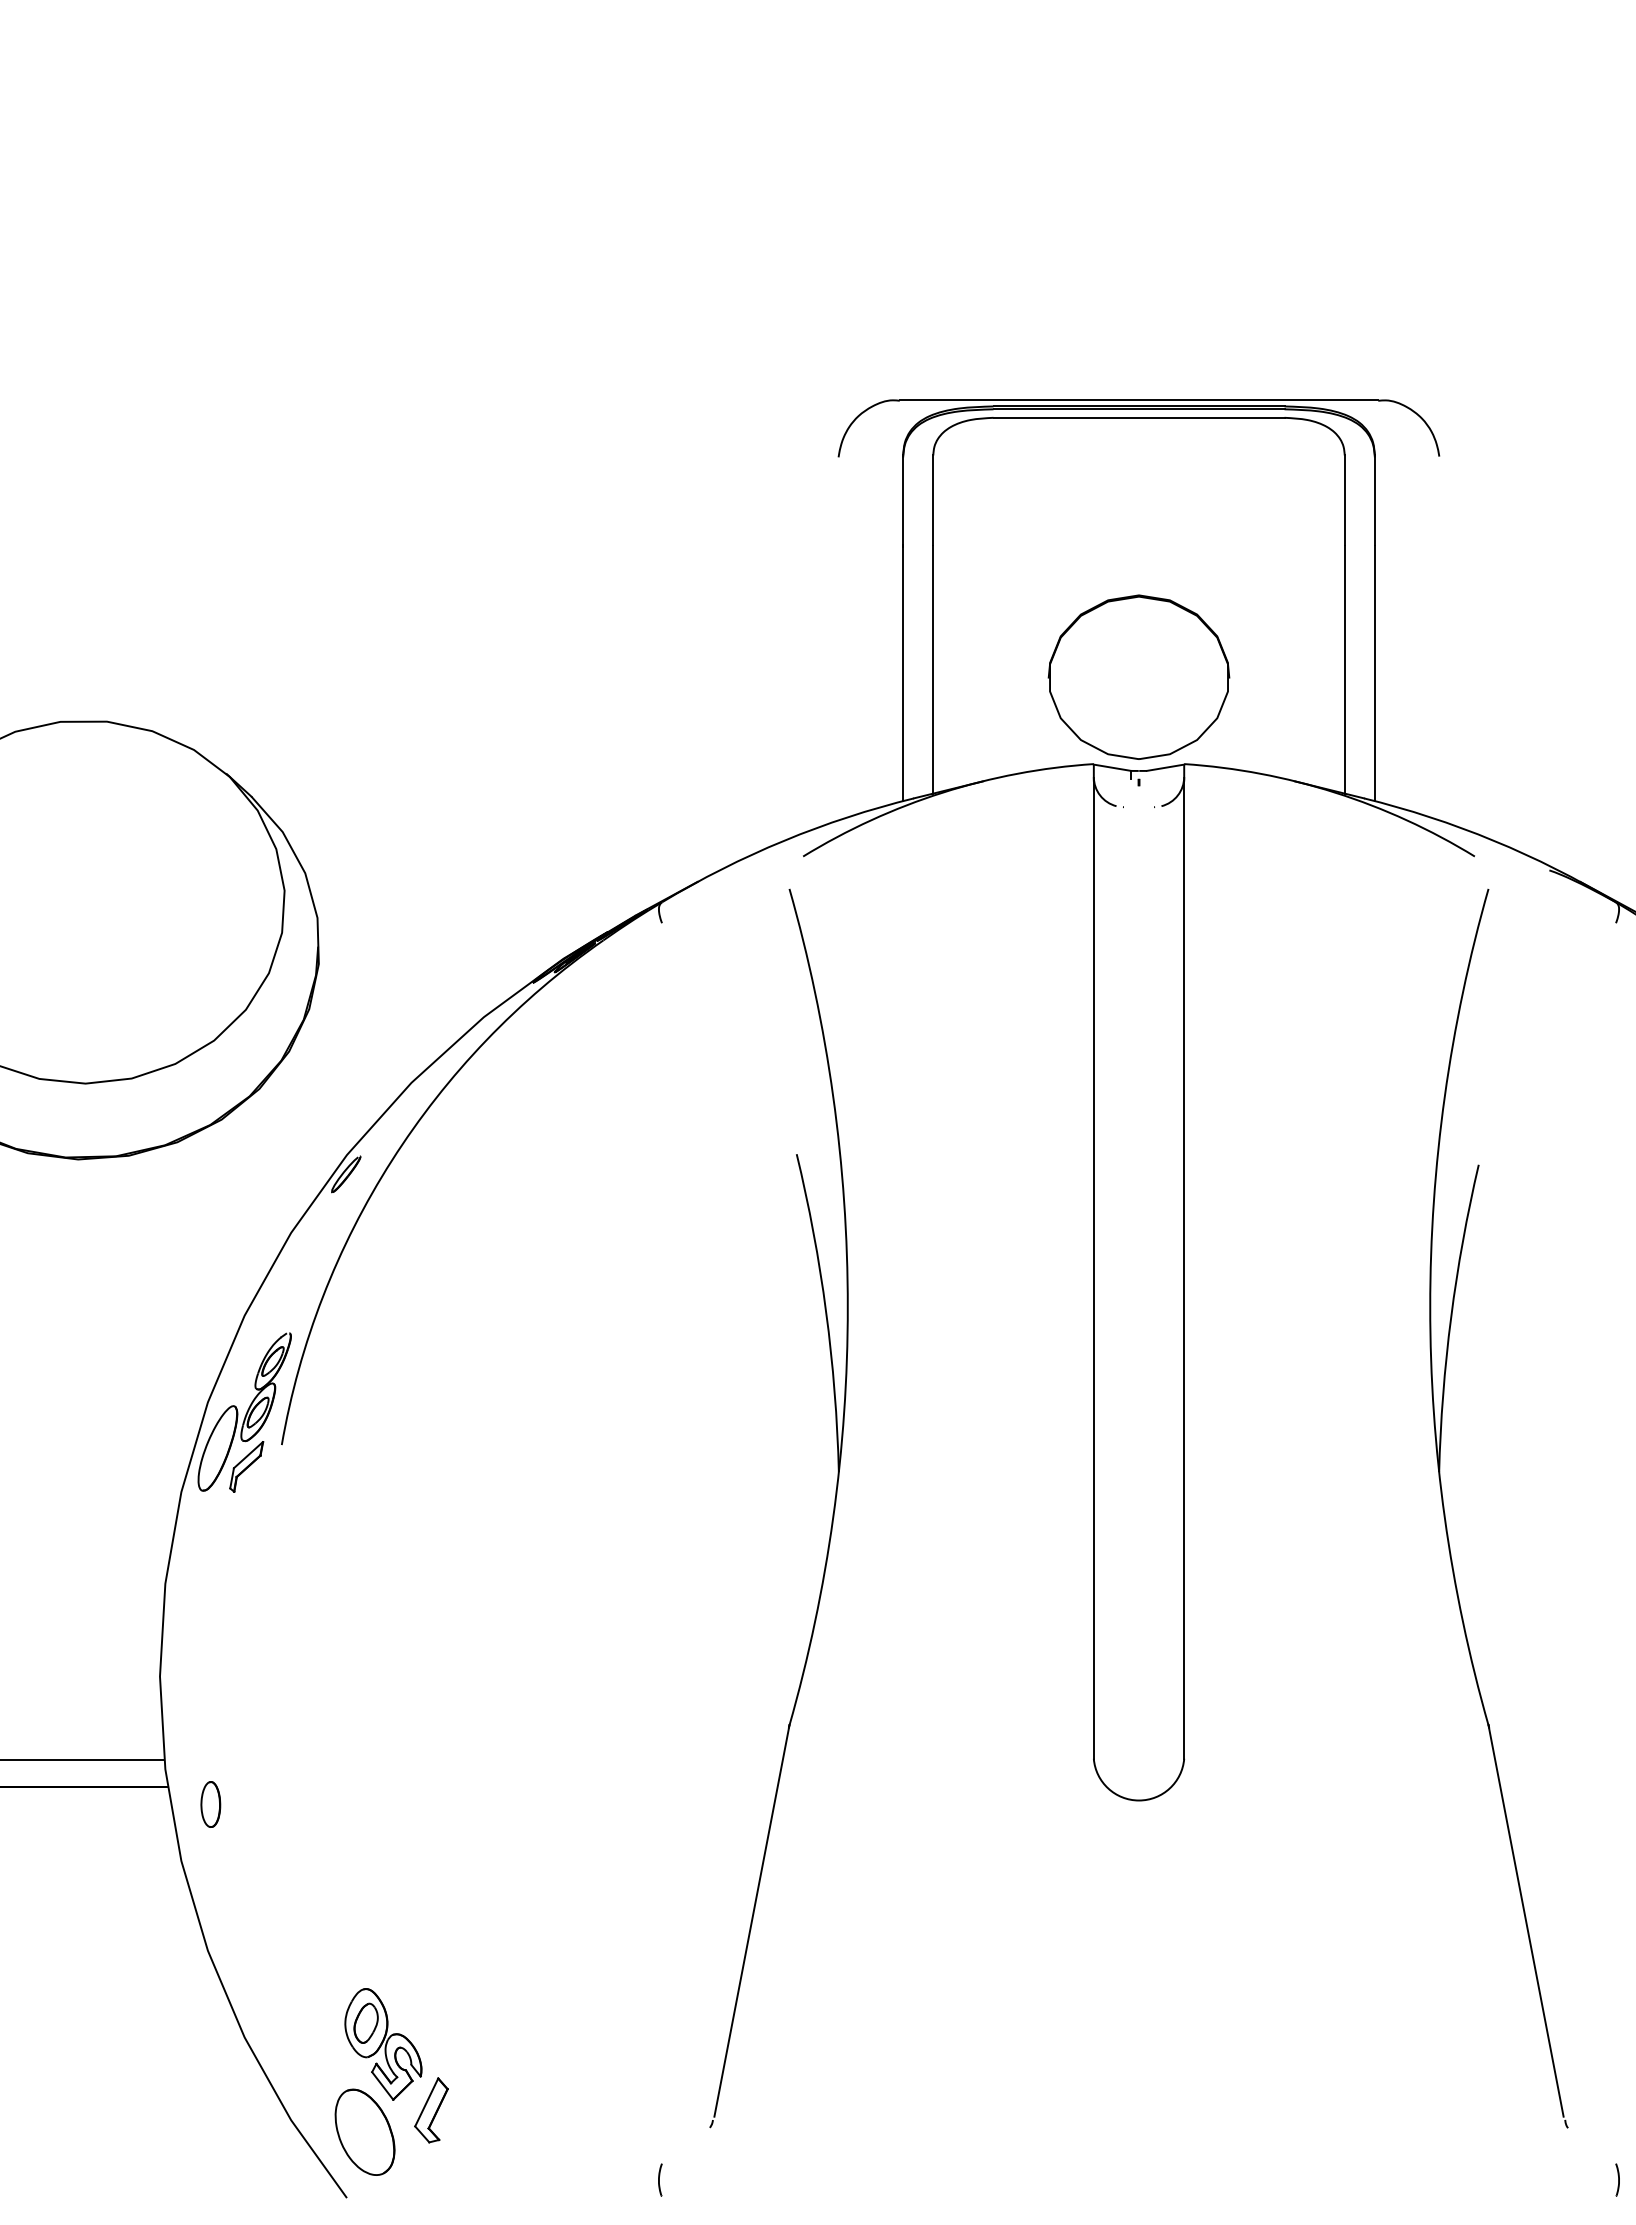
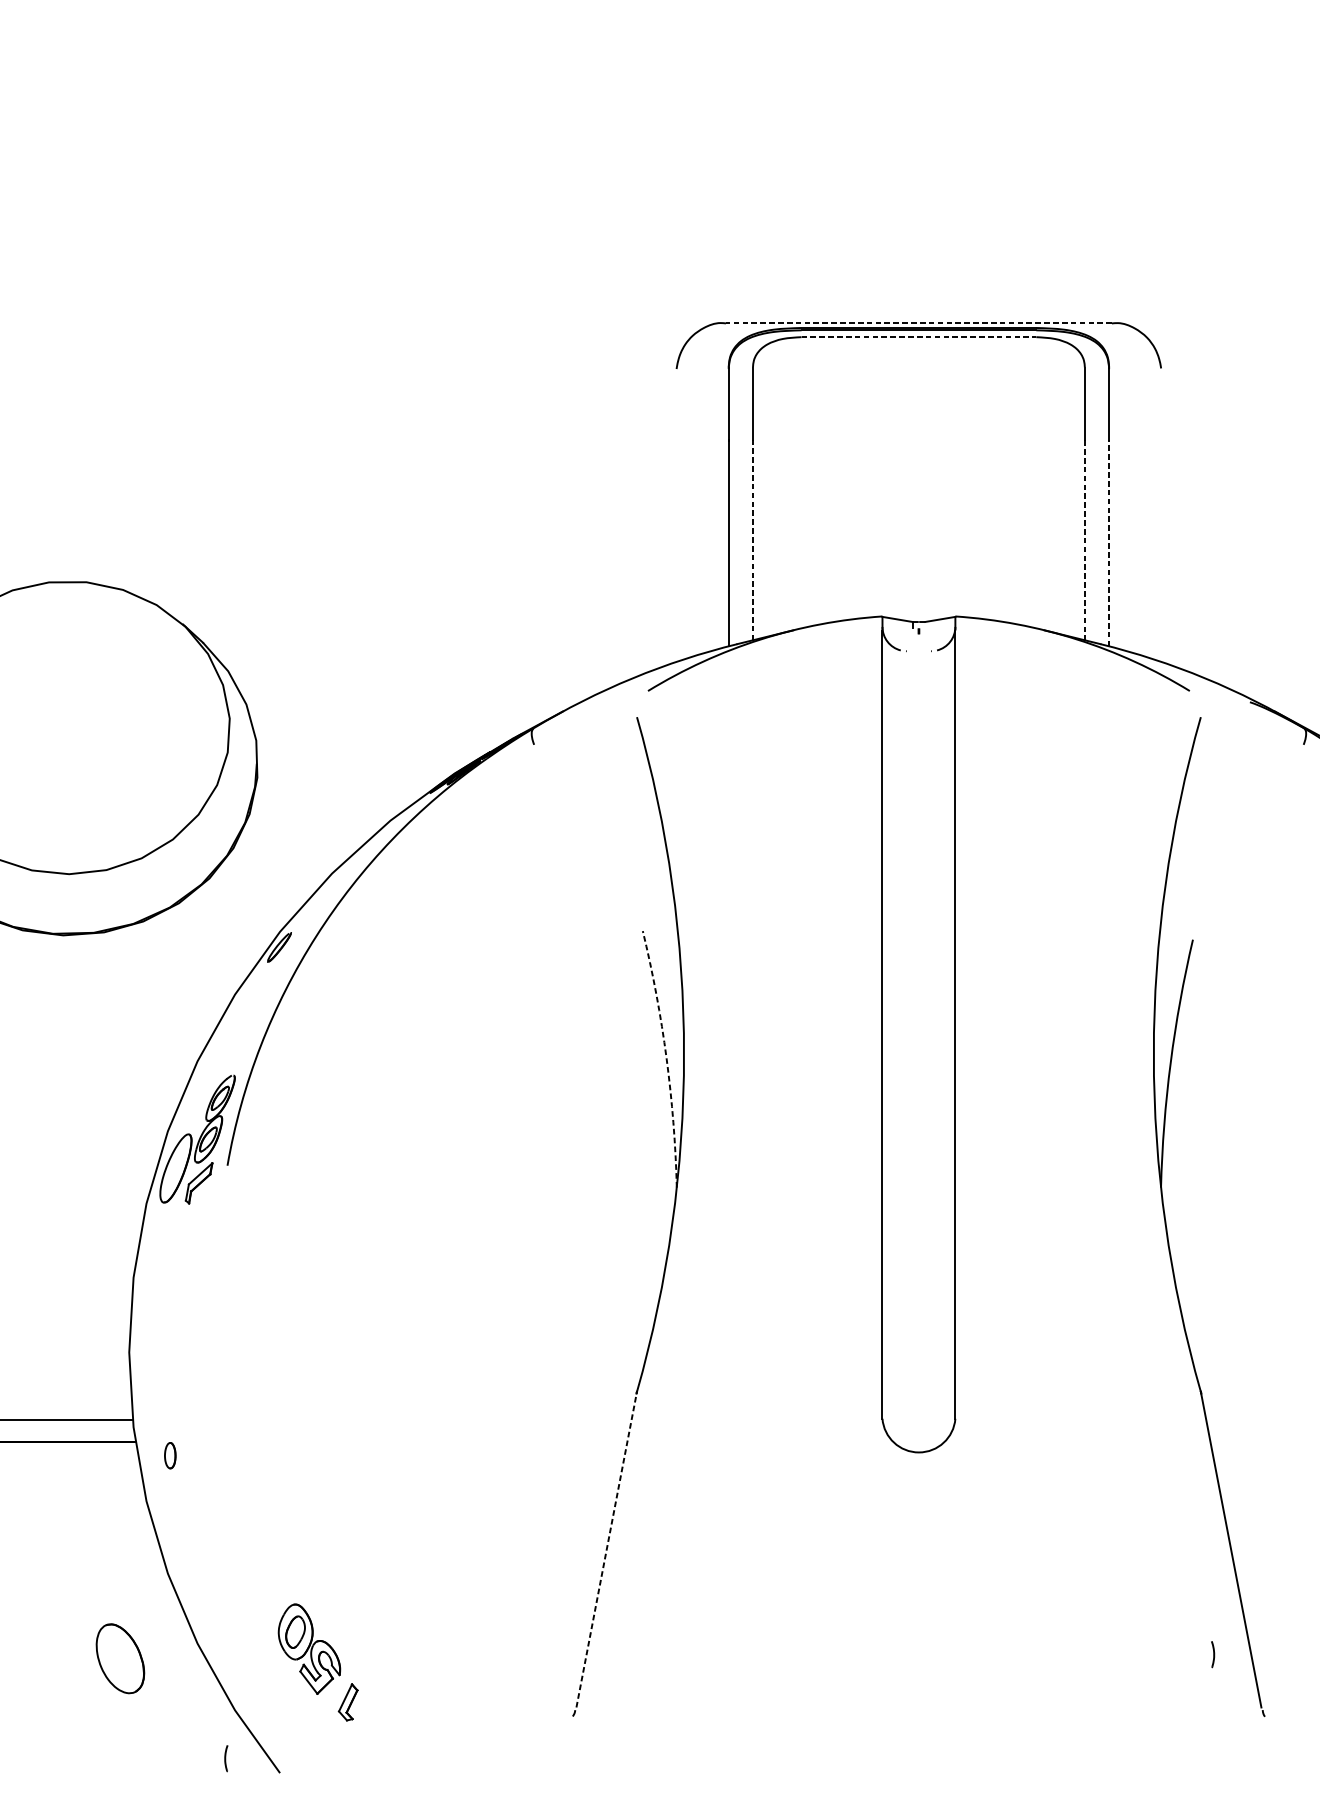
line: (1138, 399) -> (918, 322), solid -> dashed
line: (1139, 417) -> (919, 336), solid -> dashed
line: (933, 669) -> (753, 540), solid -> dashed
line: (1344, 670) -> (1084, 540), solid -> dashed
line: (1374, 673) -> (1108, 543), solid -> dashed
part: (1138, 676) -> (918, 545), removed
arc: (826, 1312) -> (666, 1058), solid -> dashed
part: (210, 1804) -> (169, 1455), size x0.7
line: (752, 1920) -> (607, 1549), solid -> dashed
part: (431, 2110) -> (348, 1702), size x0.7
part: (364, 2131) -> (119, 1658), moved
part: (660, 2179) -> (226, 1758), moved
part: (1617, 2179) -> (1212, 1654), moved

